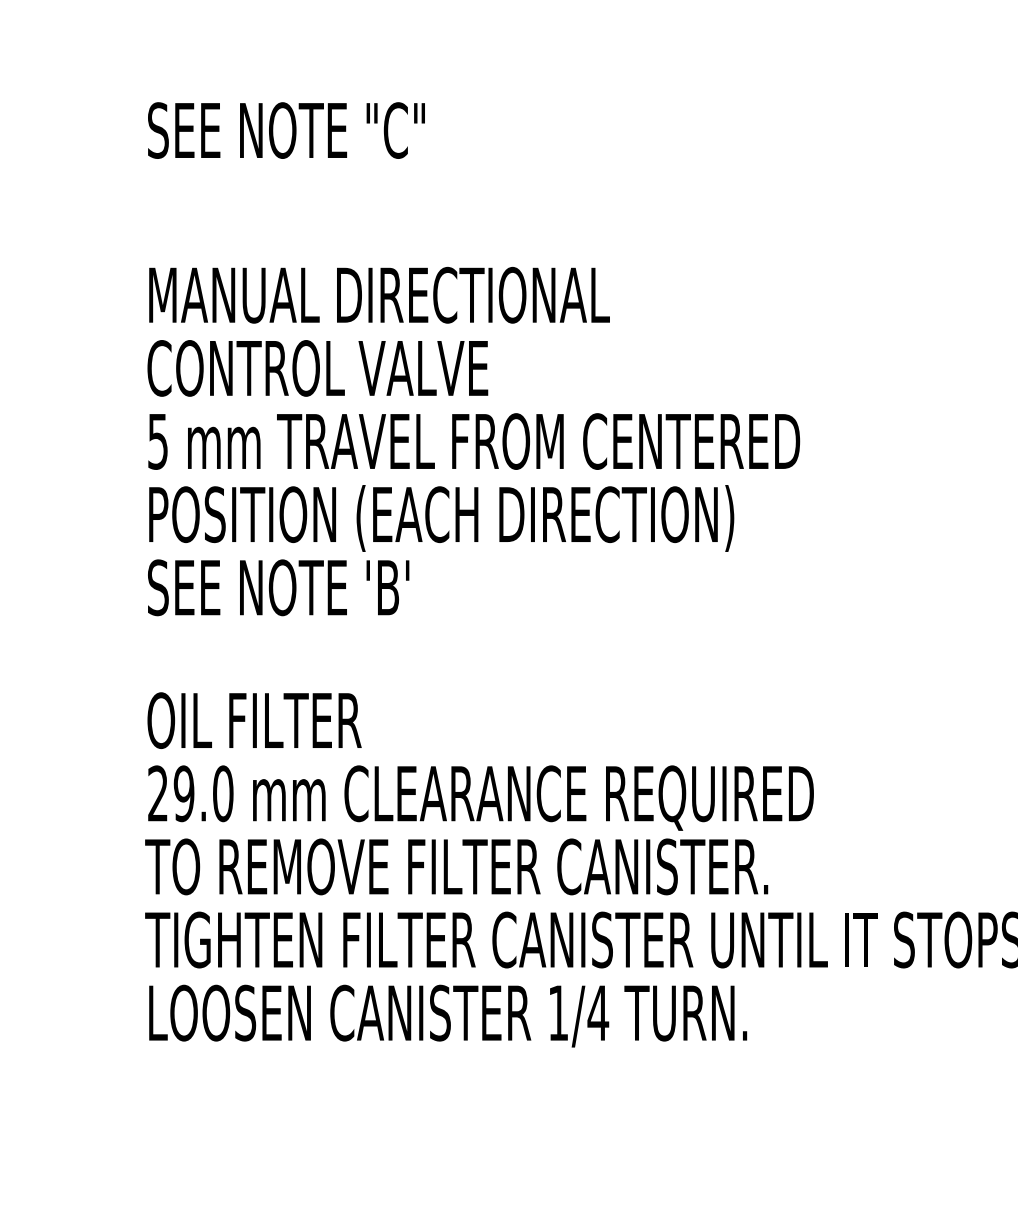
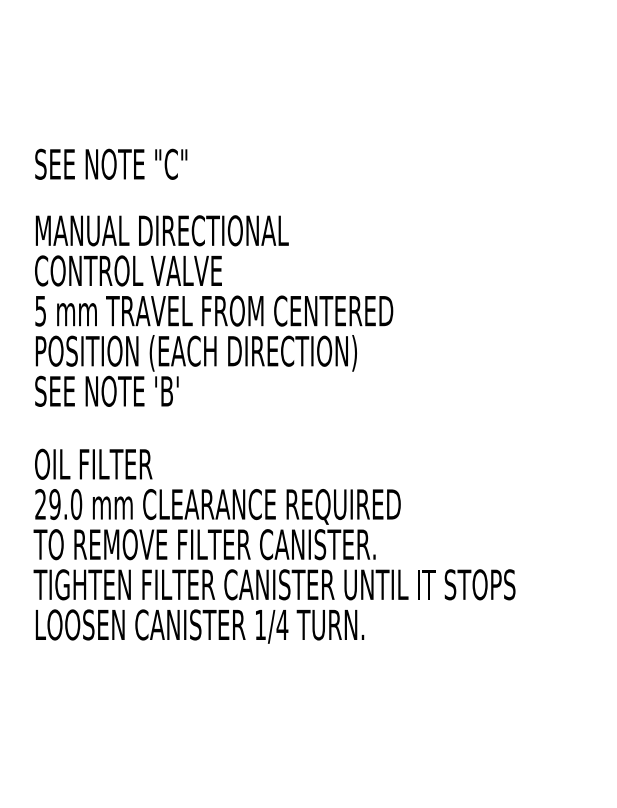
text: (286, 128) -> (111, 163), moved

